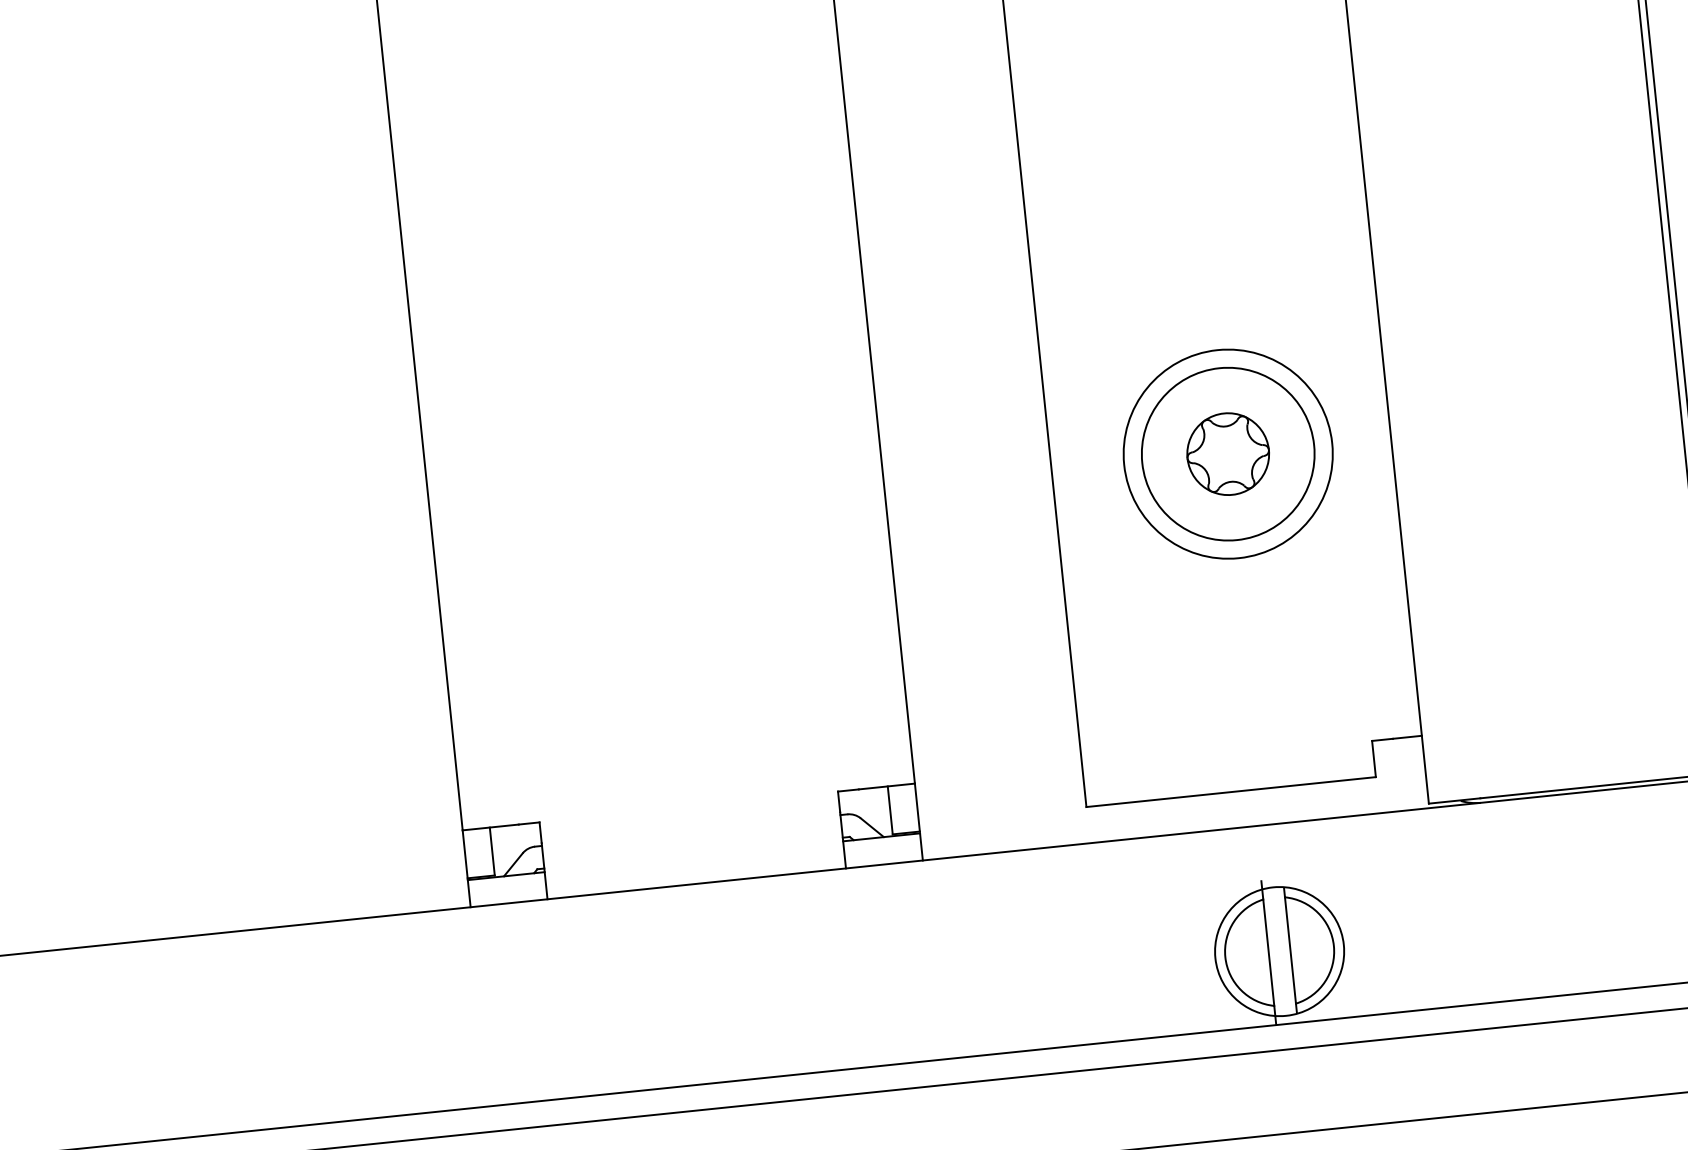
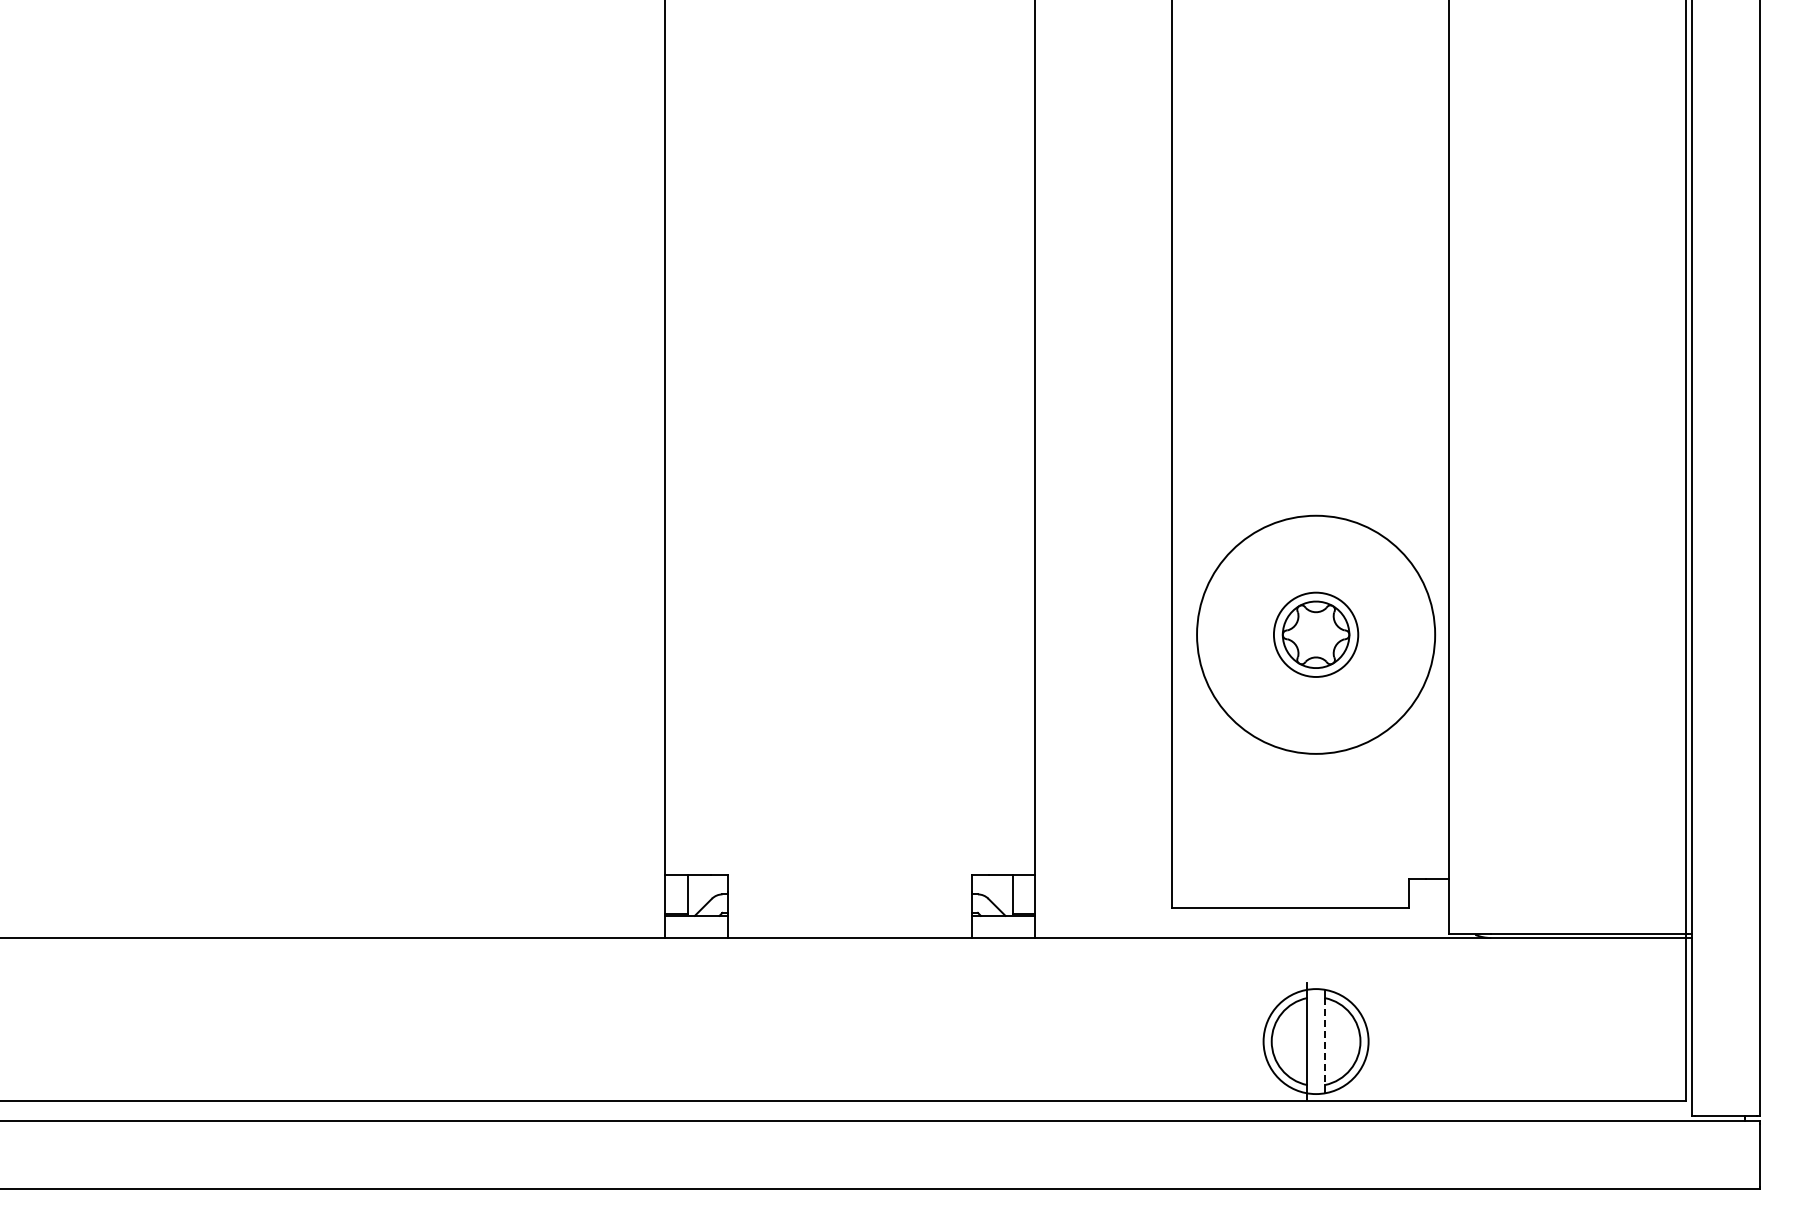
circle: (1227, 453) -> (1315, 634), size x0.6
circle: (1228, 453) -> (1316, 634), size x1.4
line: (1290, 951) -> (1324, 1042), solid -> dashed

